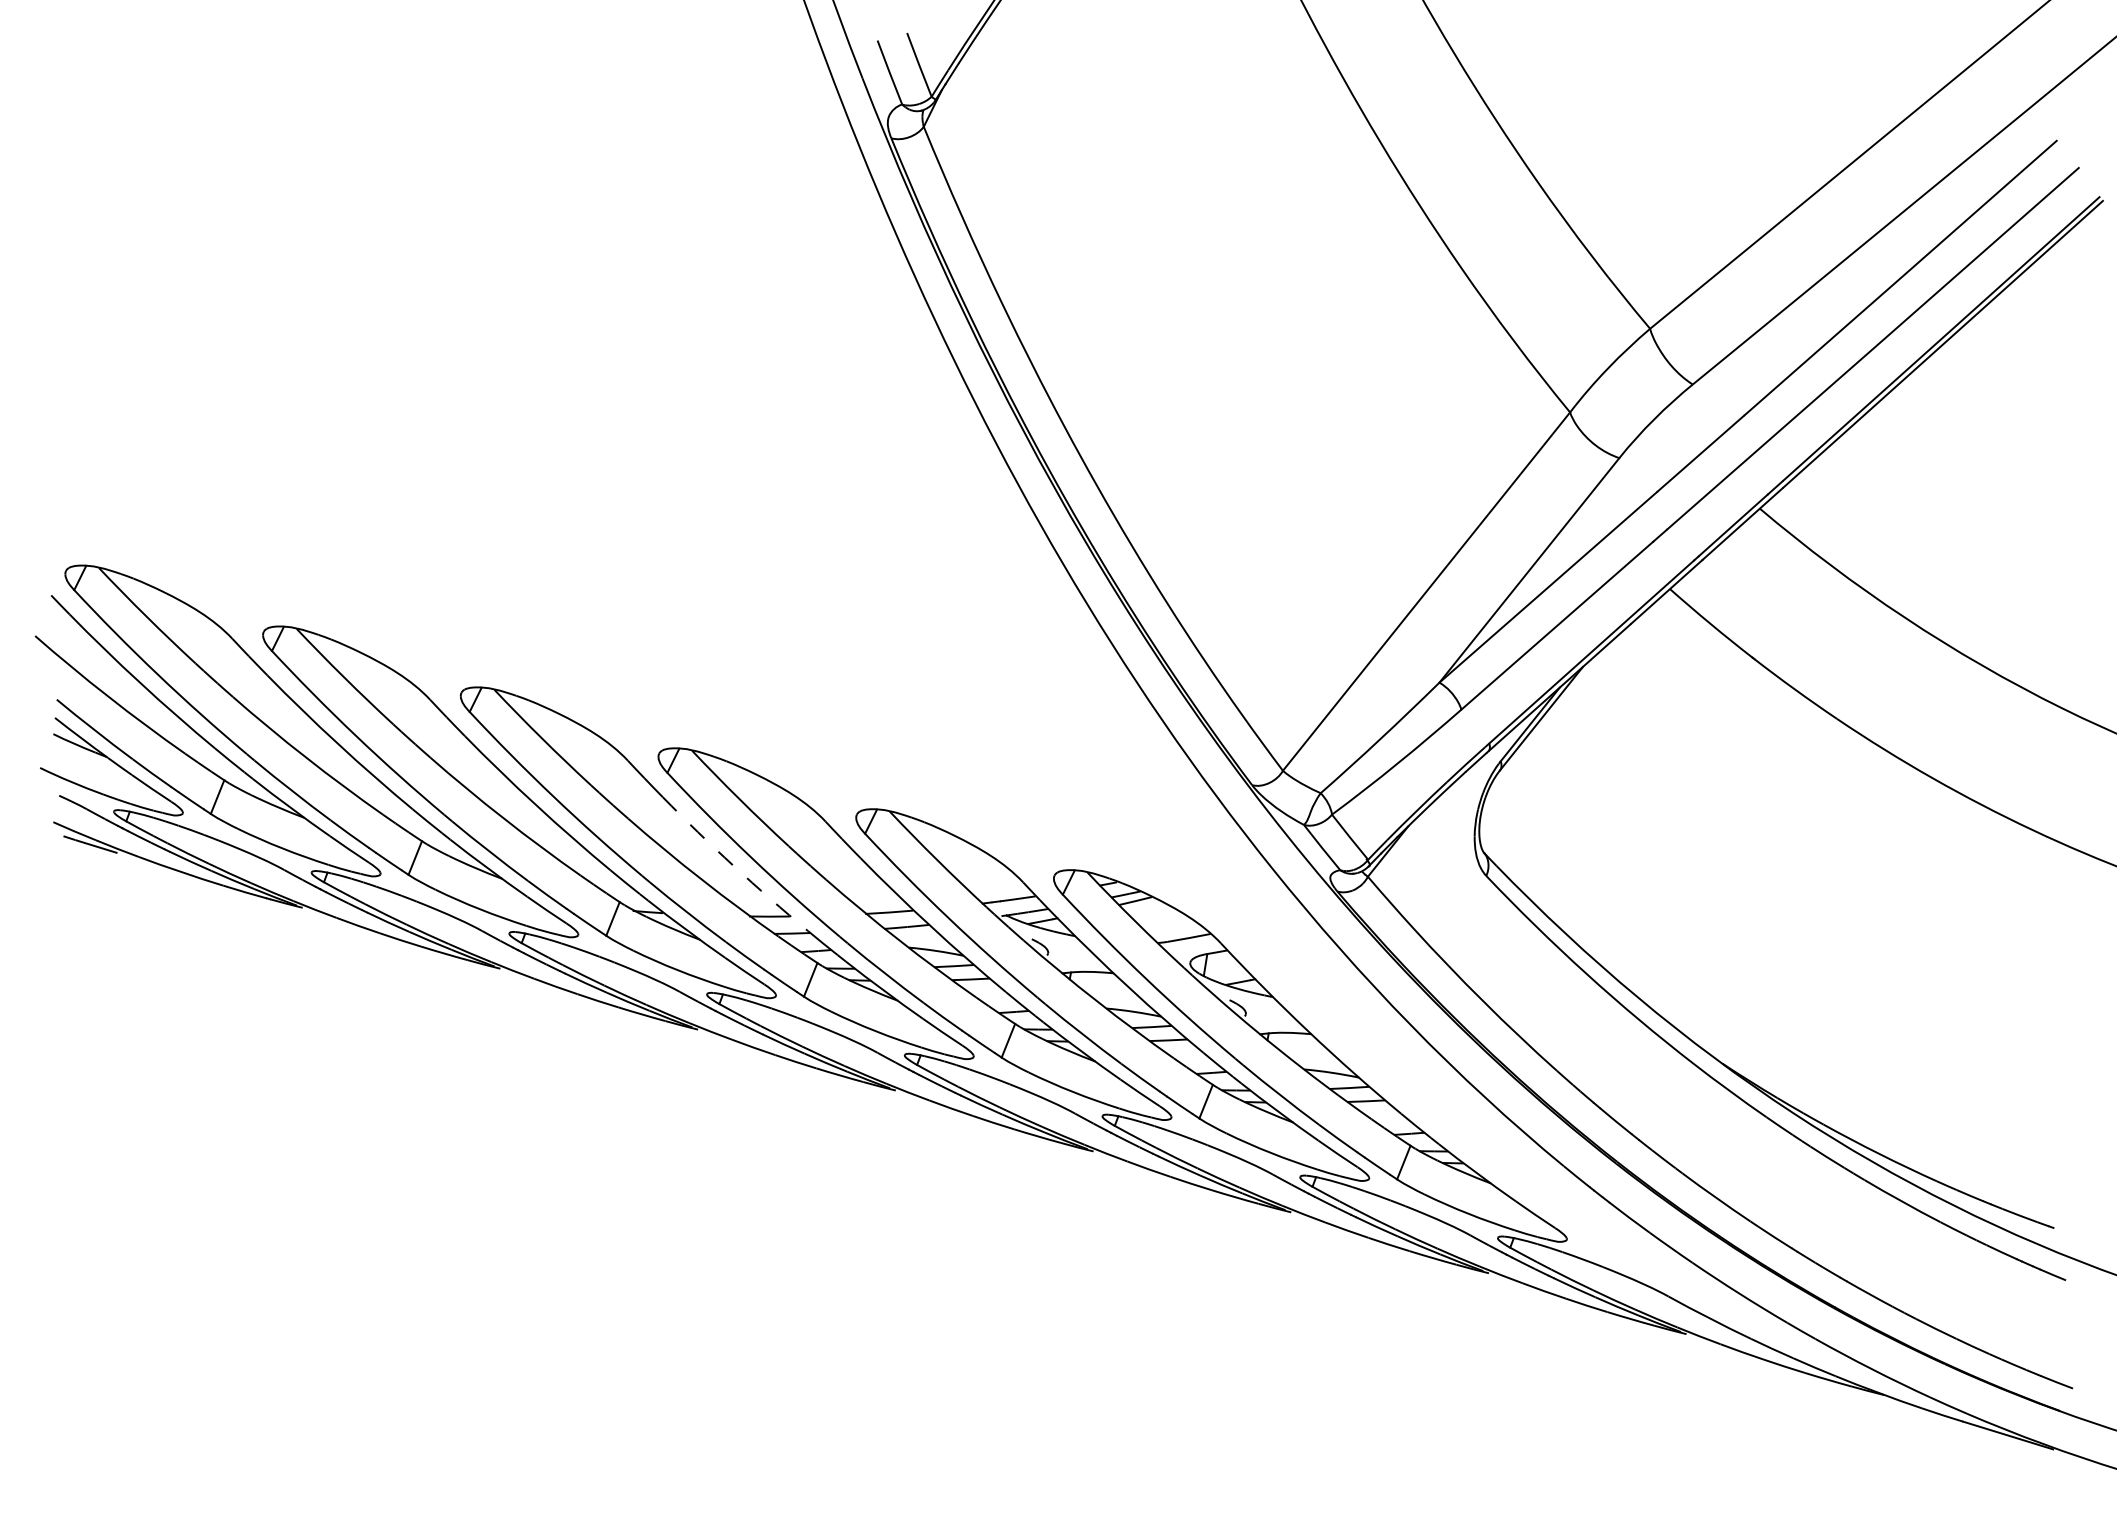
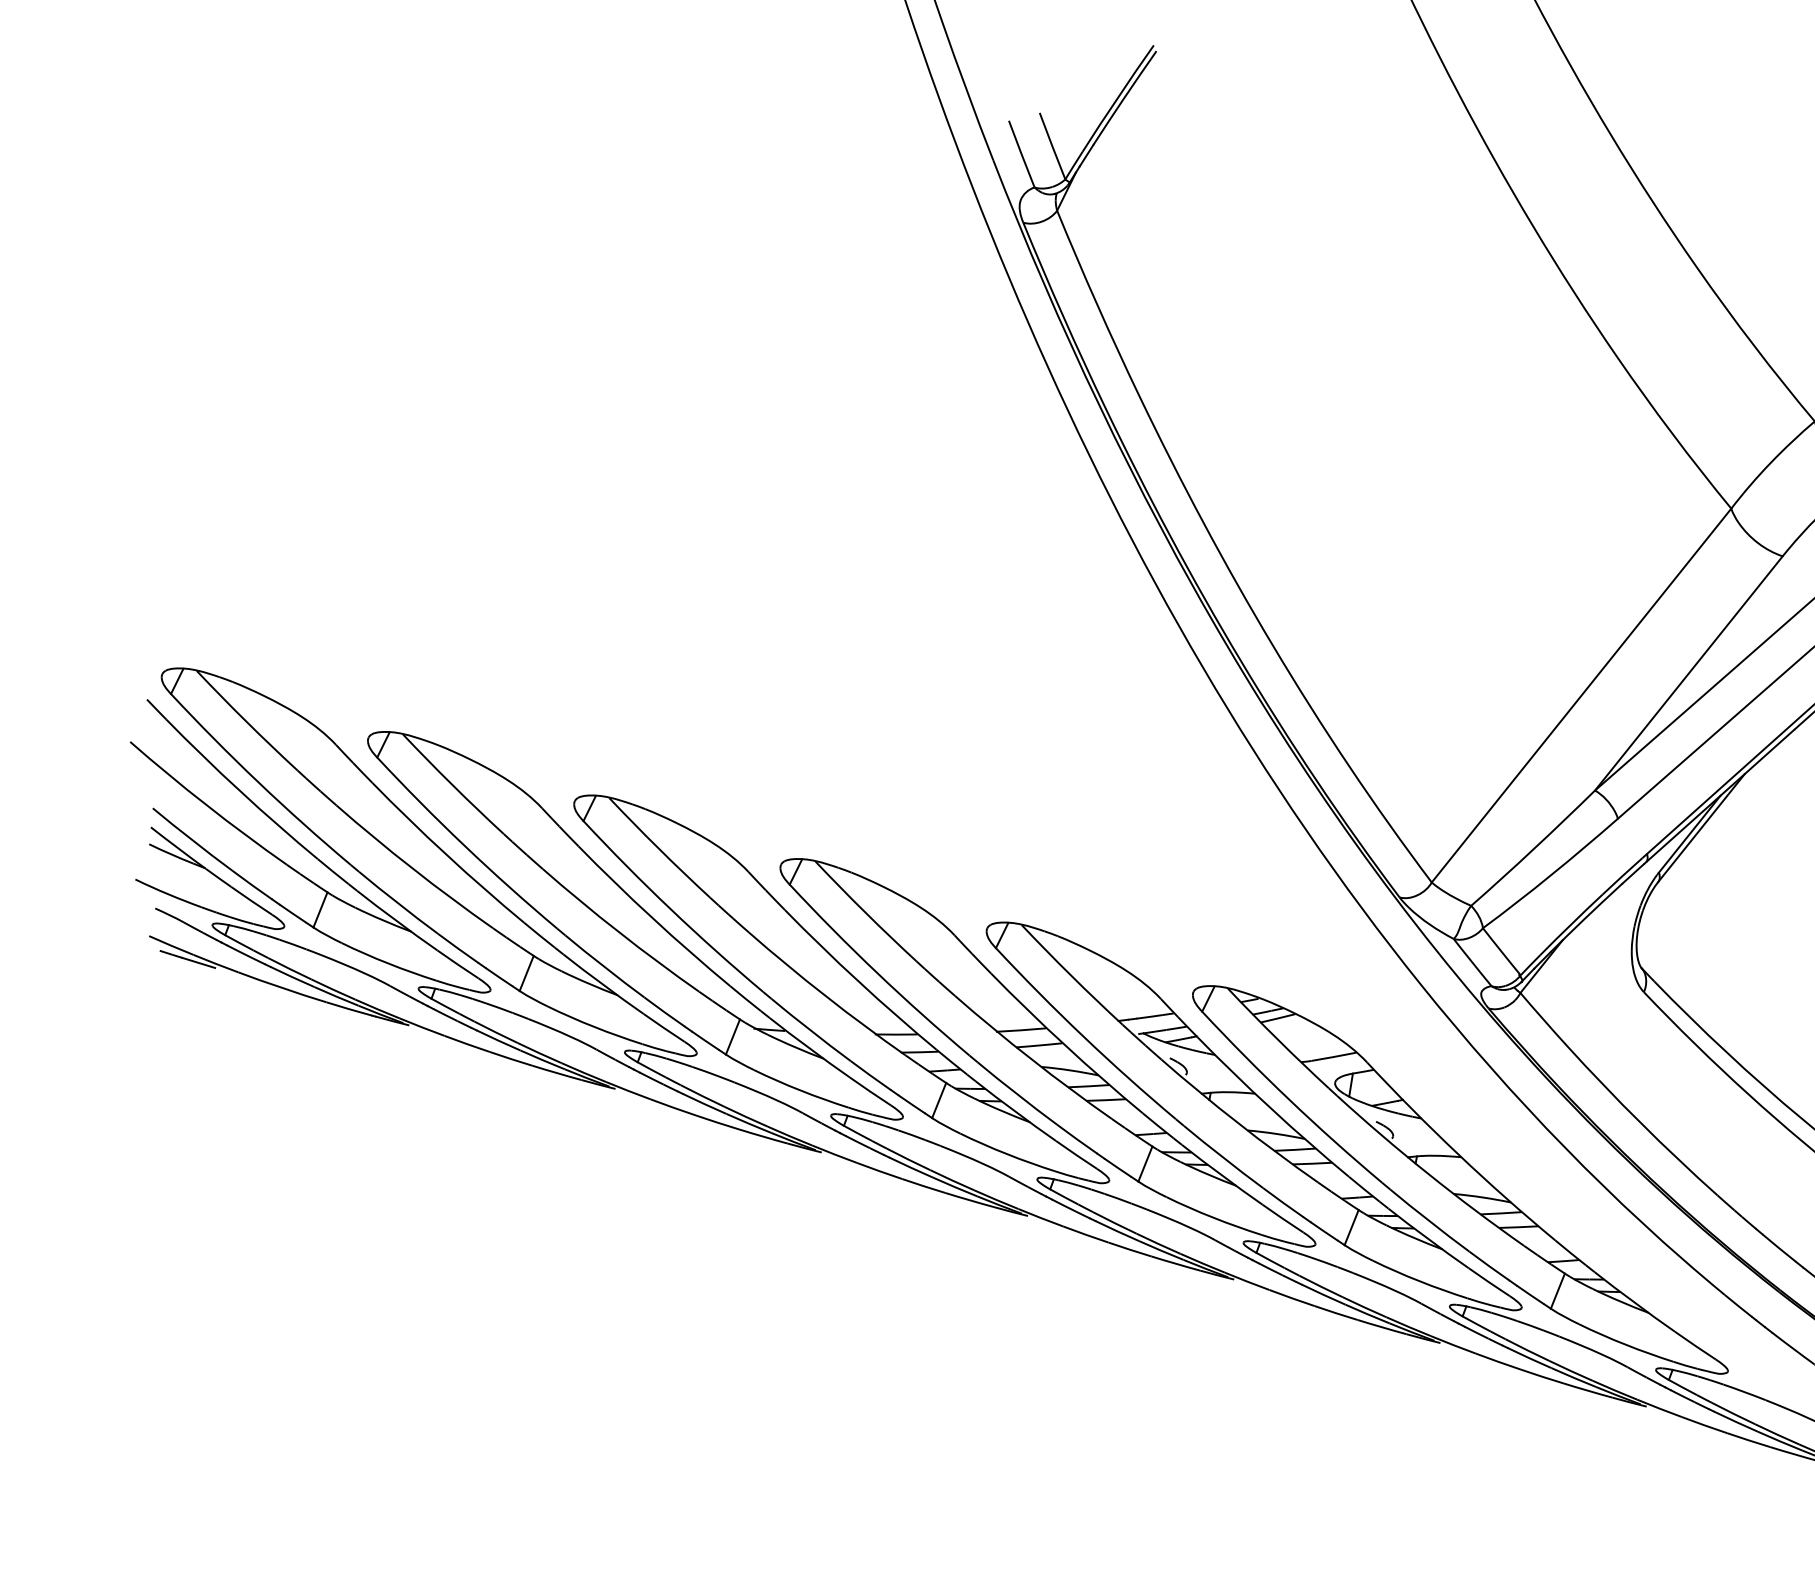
arc: (733, 866) -> (858, 982), dashed -> solid

